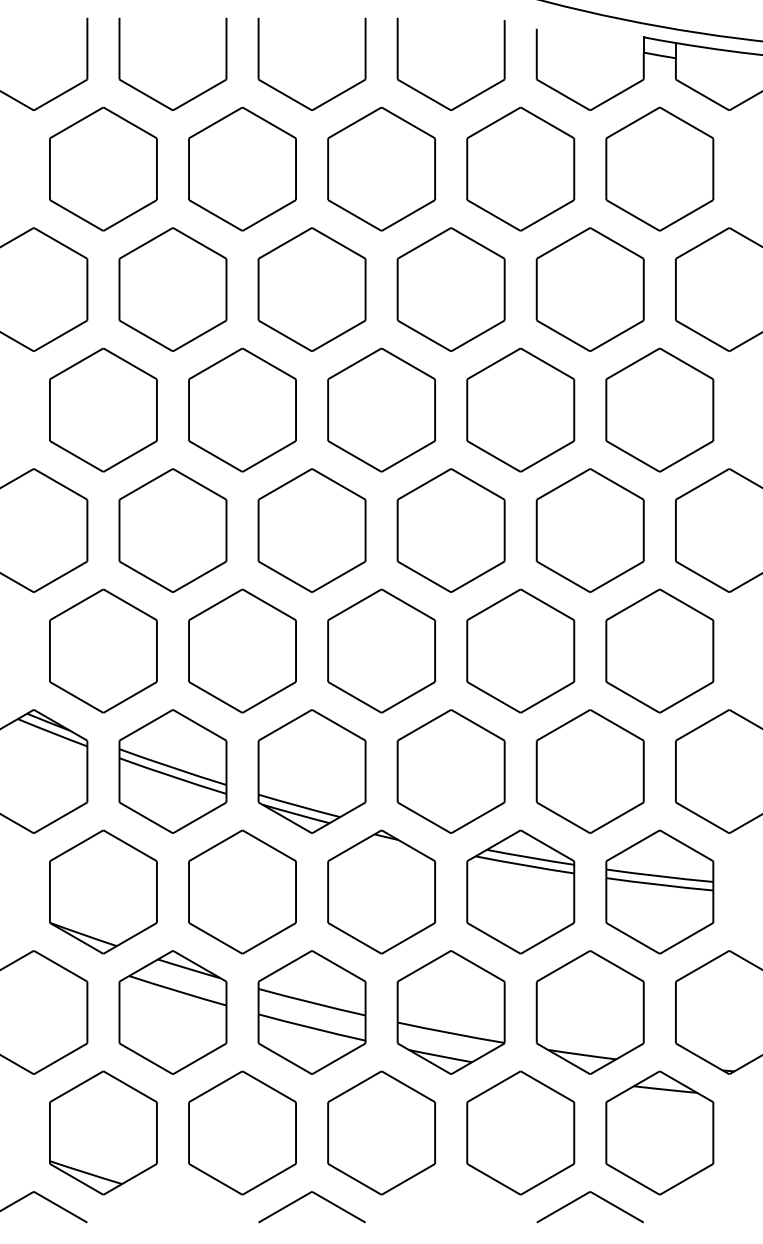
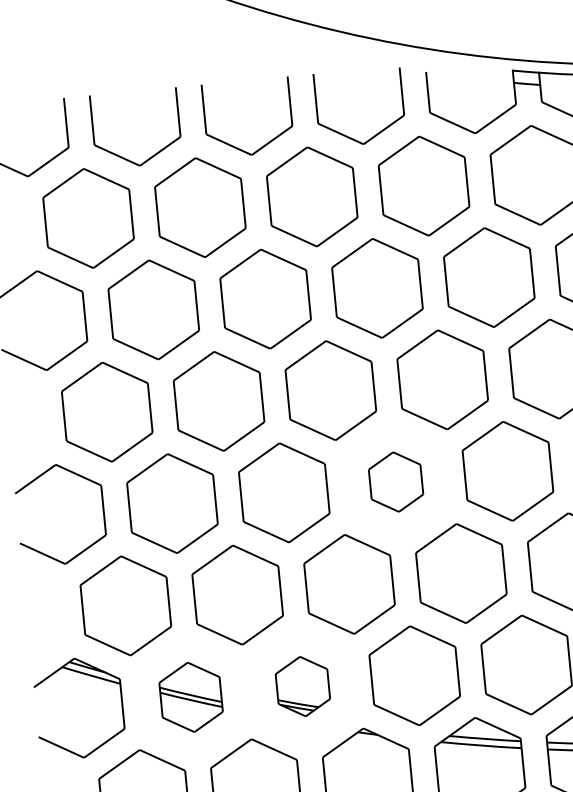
part: (450, 530) -> (395, 482), size x0.6
part: (172, 771) -> (190, 697), size x0.7
part: (311, 771) -> (302, 686), size x0.6

